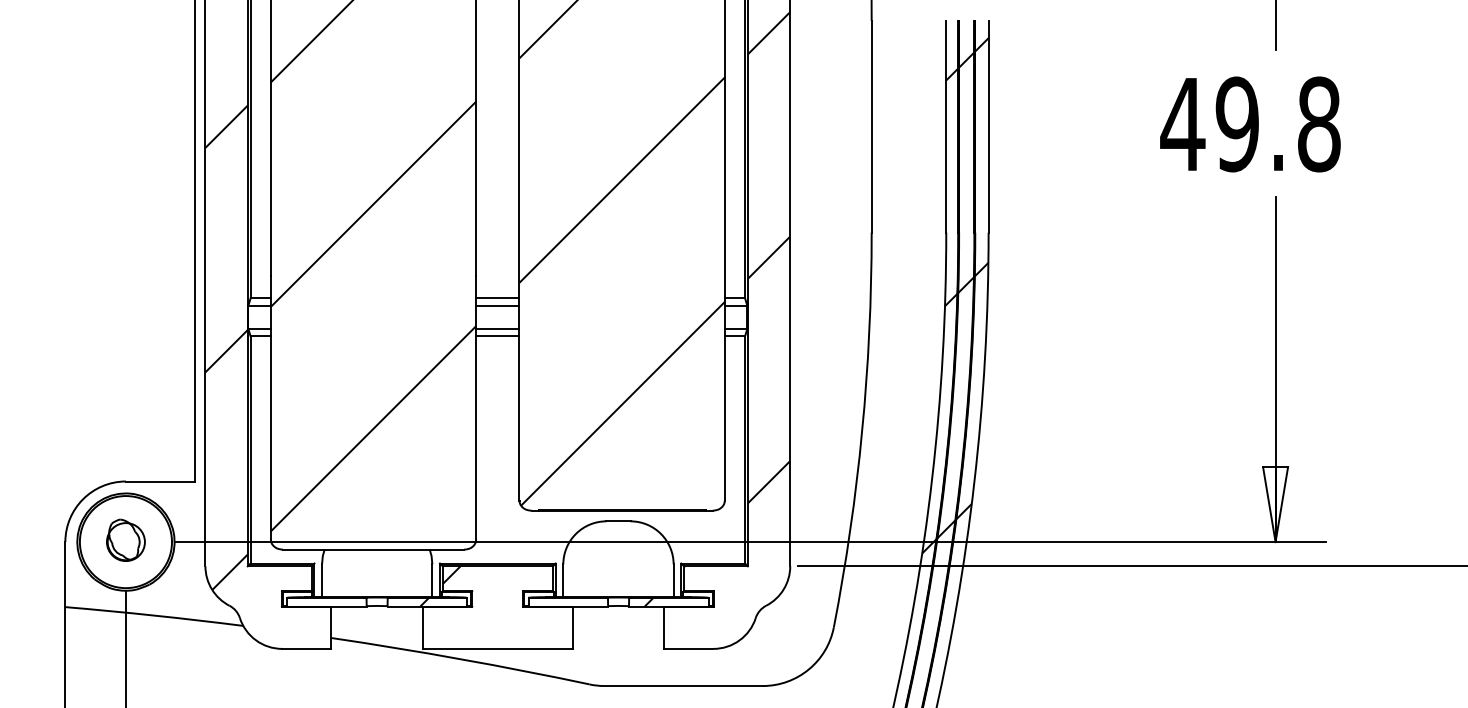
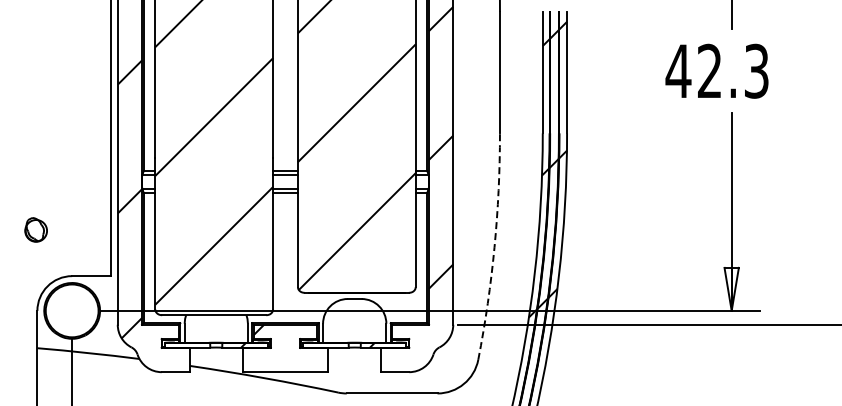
text: (1278, 123) -> (733, 70), 49.8 -> 42.3
arc: (862, 431) -> (494, 247), solid -> dashed
part: (124, 539) -> (35, 229), moved

